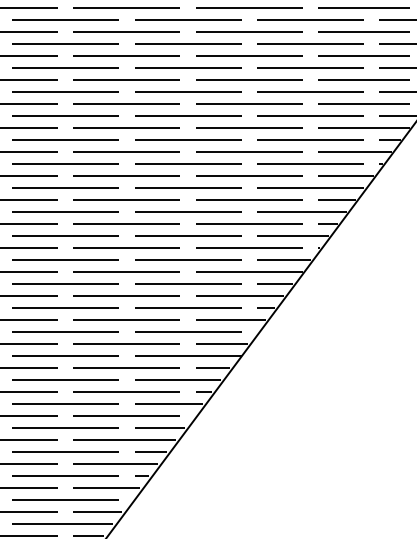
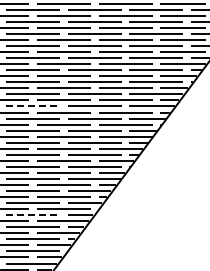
line: (66, 211) -> (33, 106), solid -> dashed
line: (66, 428) -> (33, 215), solid -> dashed

